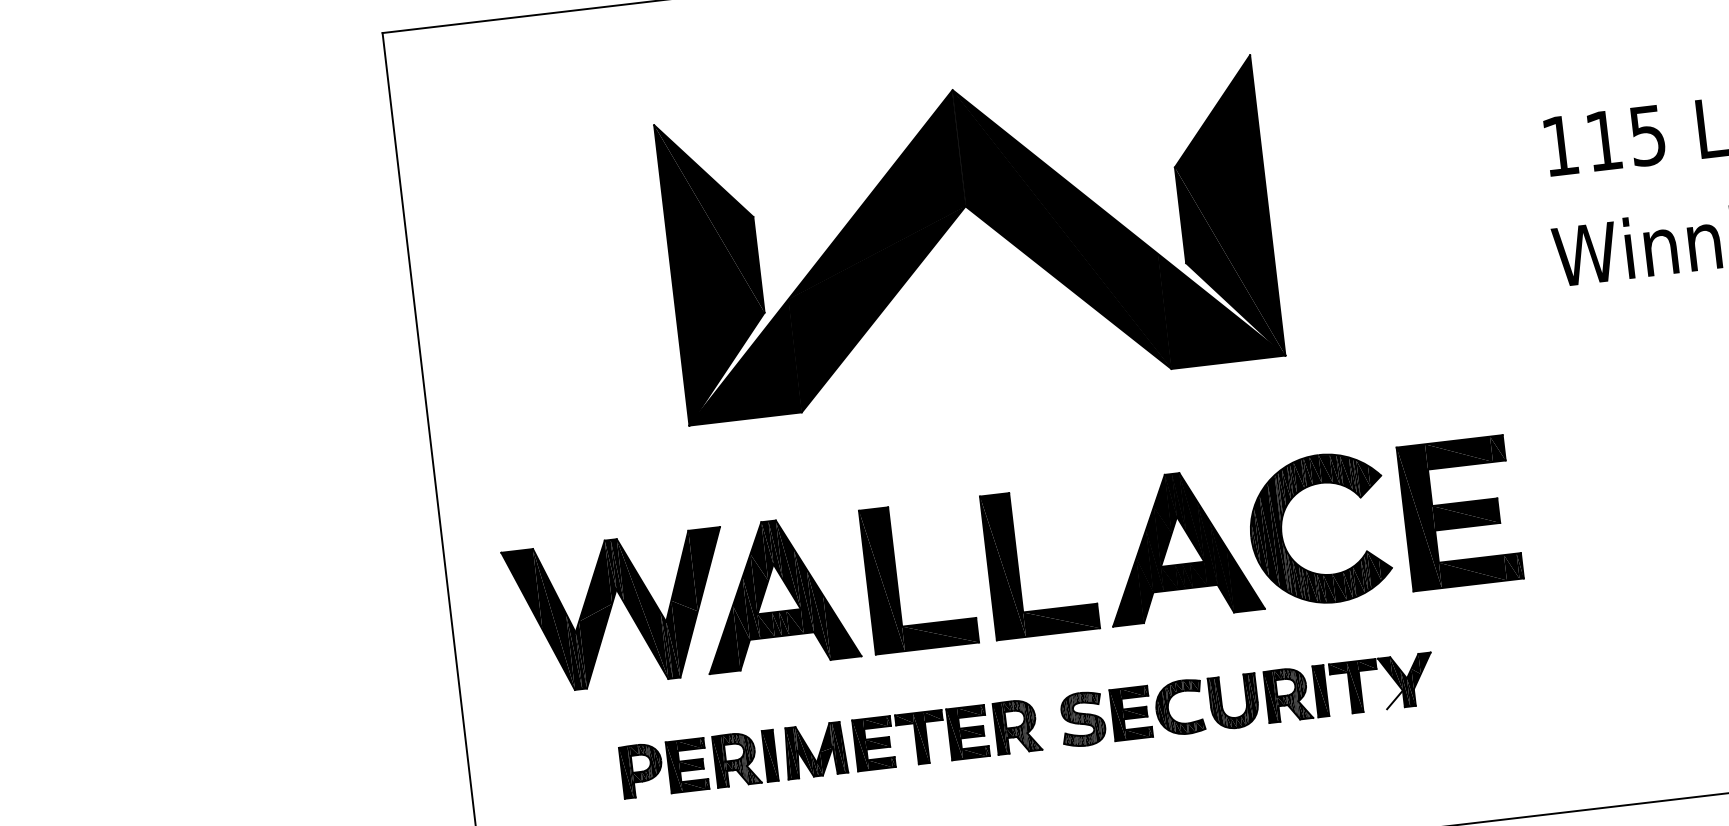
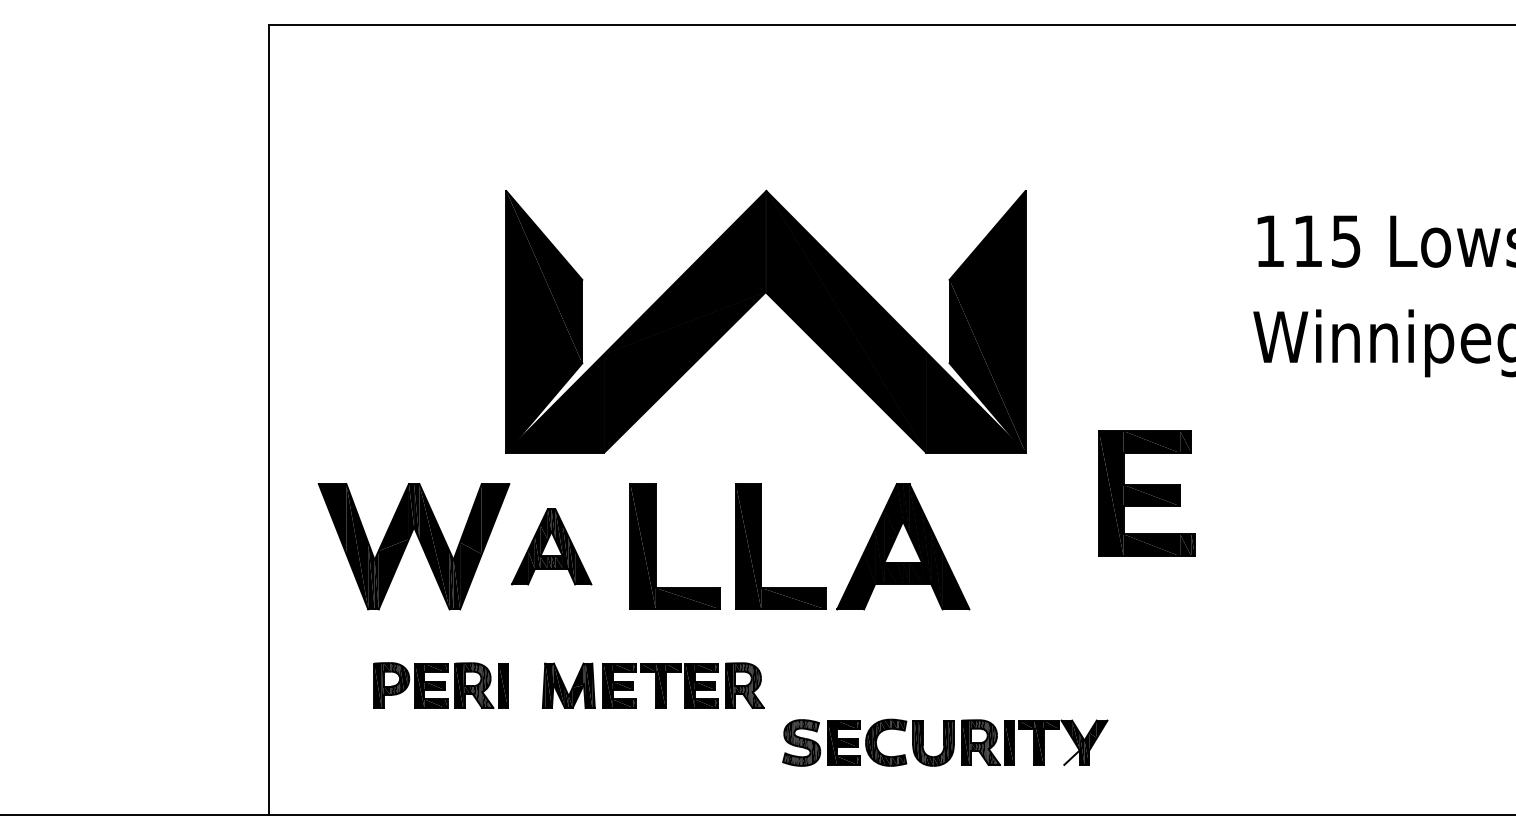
part: (951, 225) -> (751, 307), moved
part: (1459, 512) -> (1146, 493), moved
part: (1282, 533) -> (992, 546), removed
part: (776, 593) -> (551, 546), size x0.6
part: (1247, 699) -> (945, 742), moved
part: (697, 764) -> (440, 685), moved

